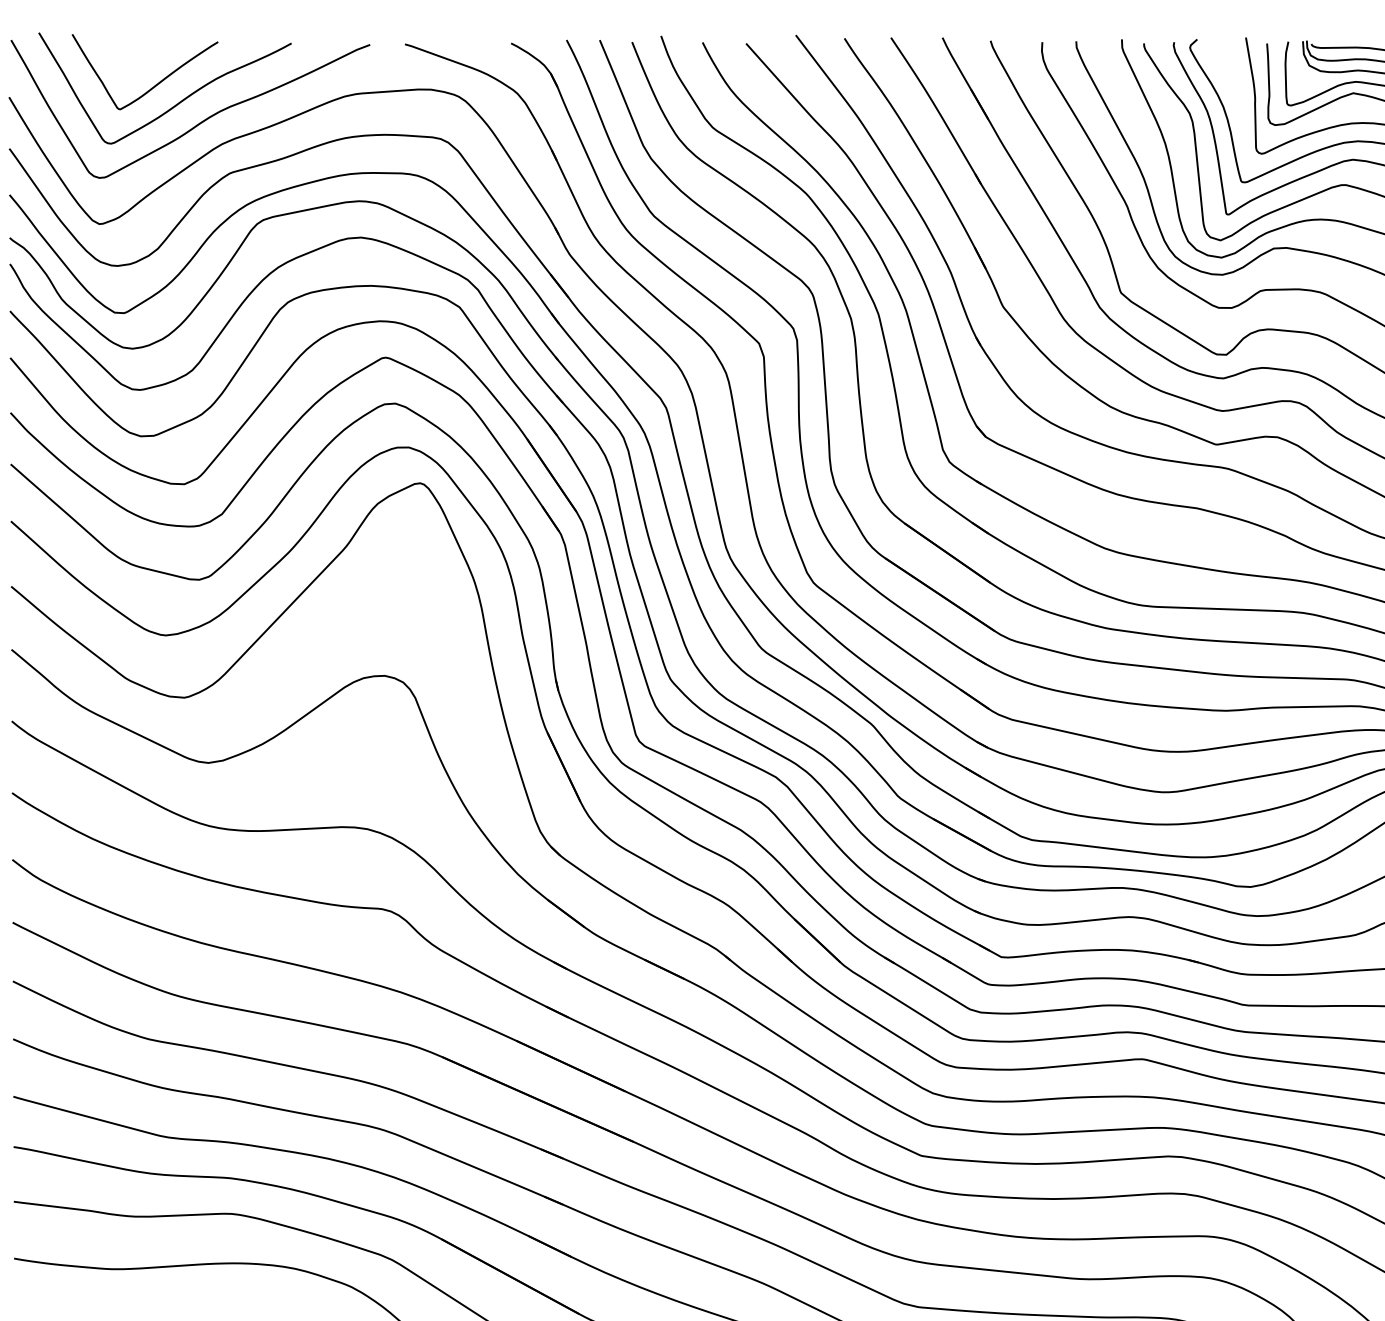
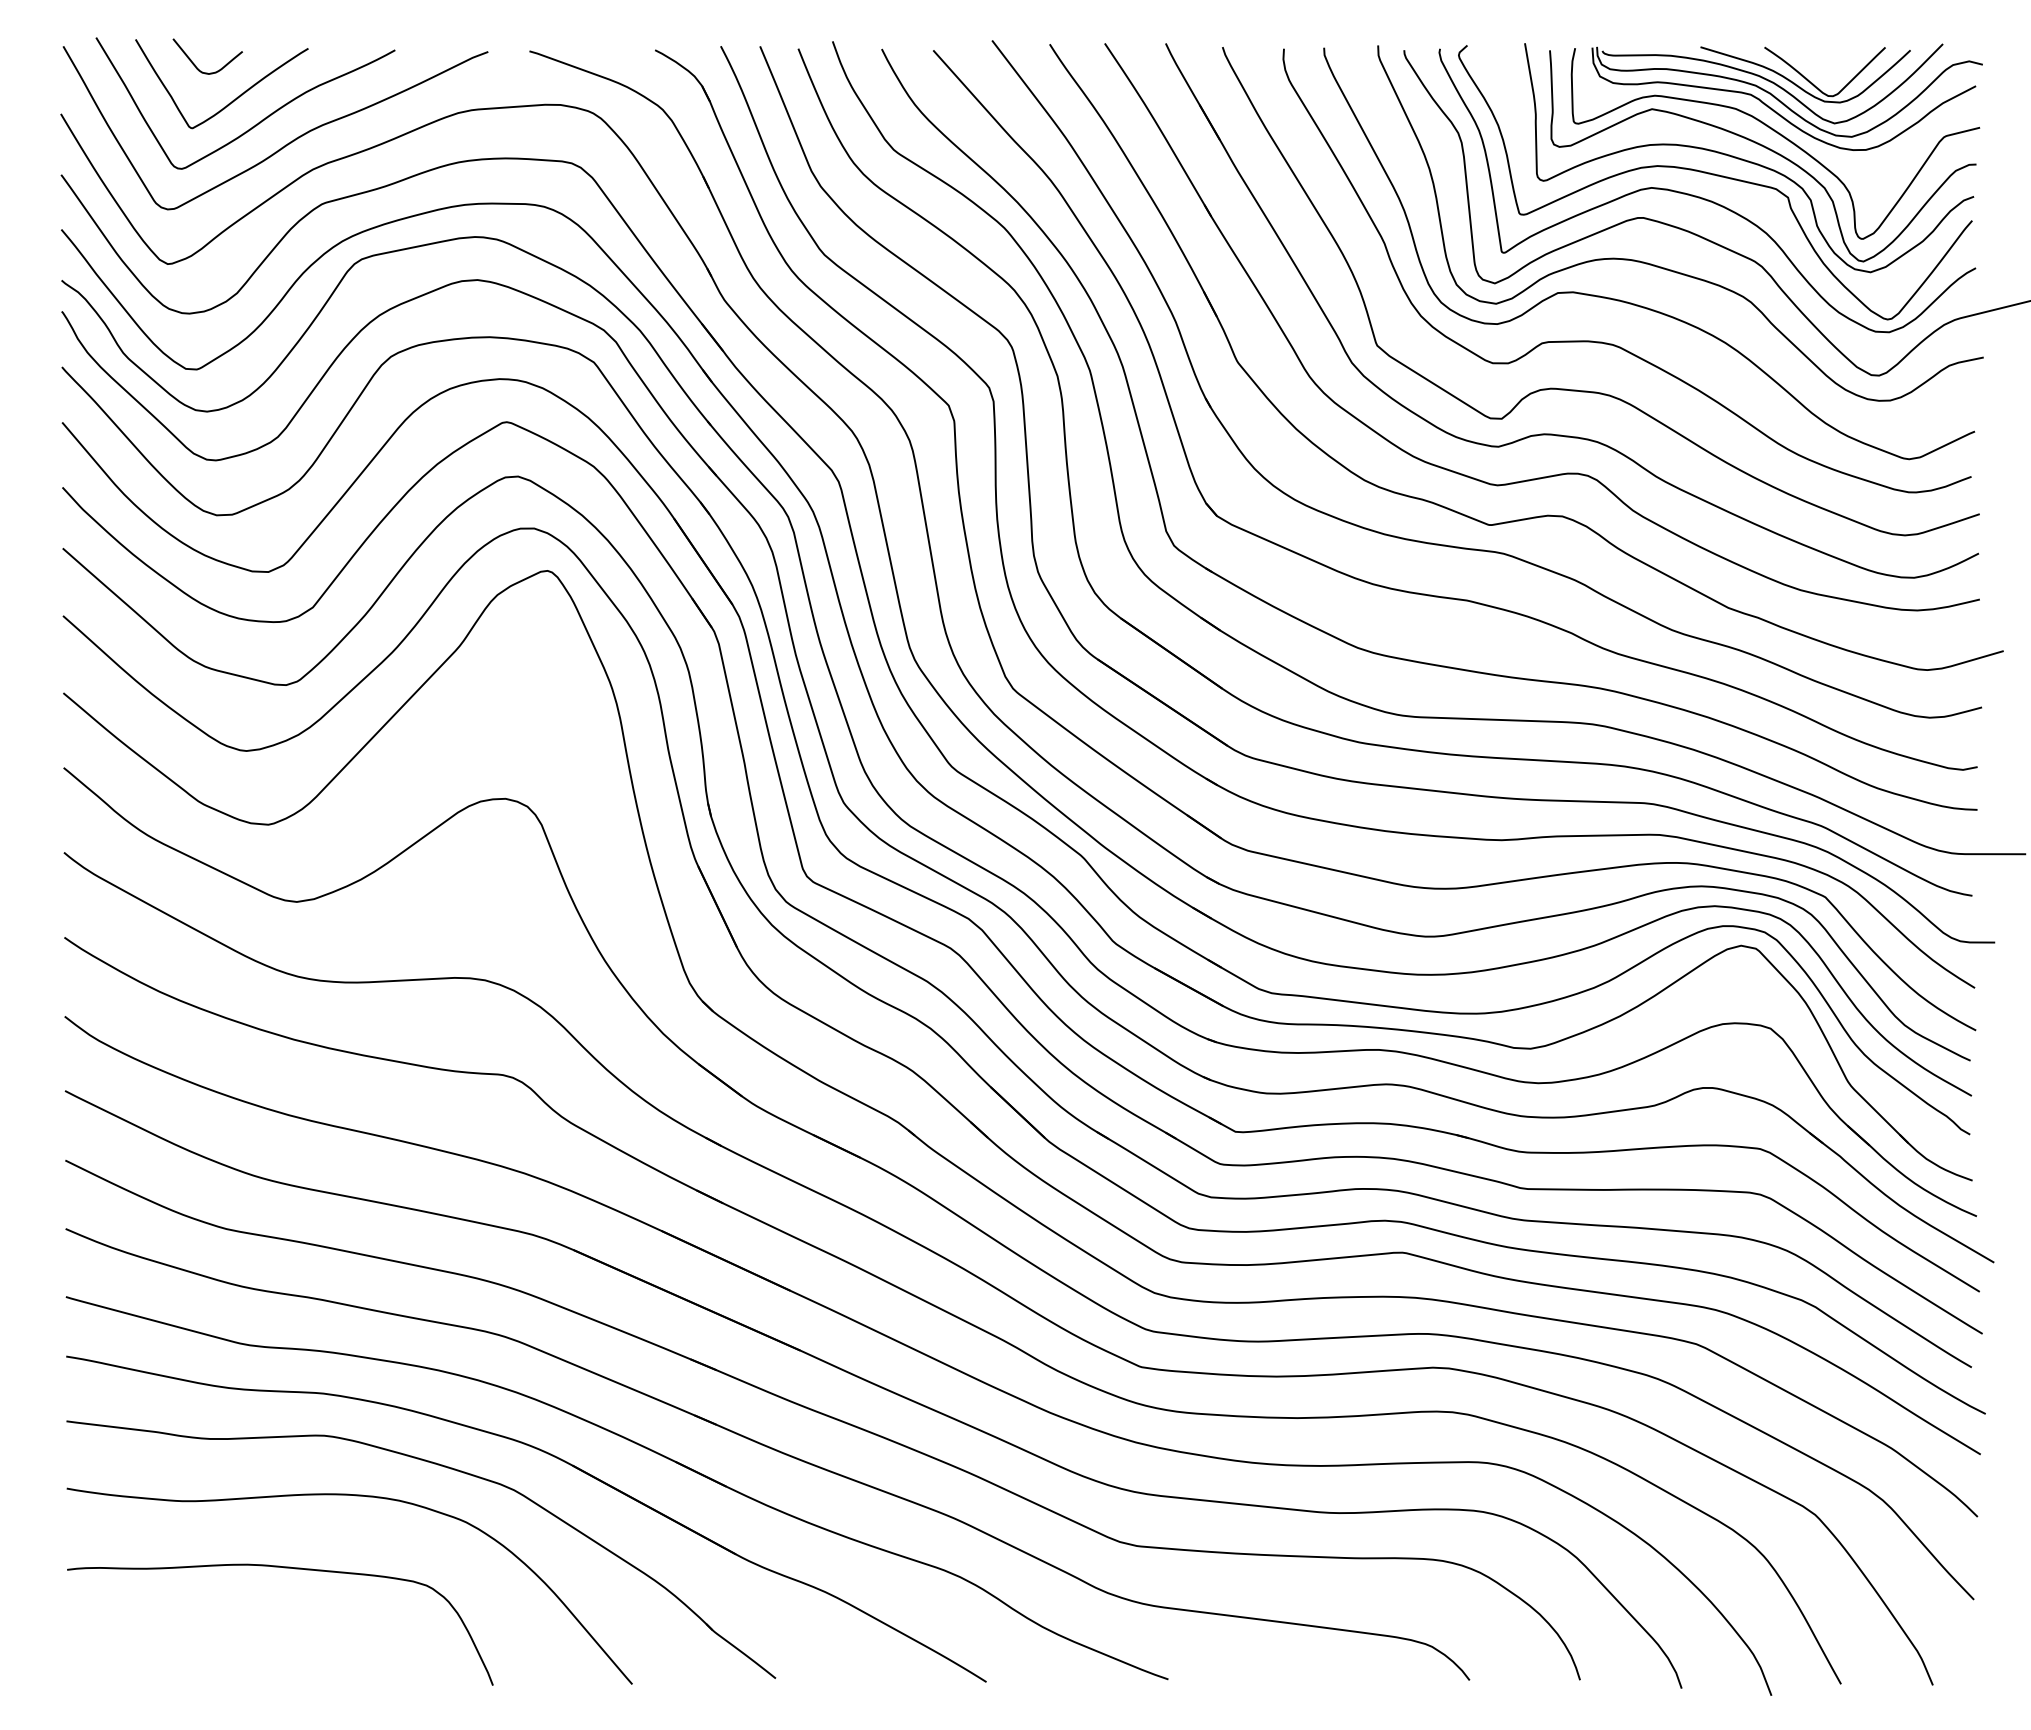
curve: (122, 55) -> (195, 64), added

